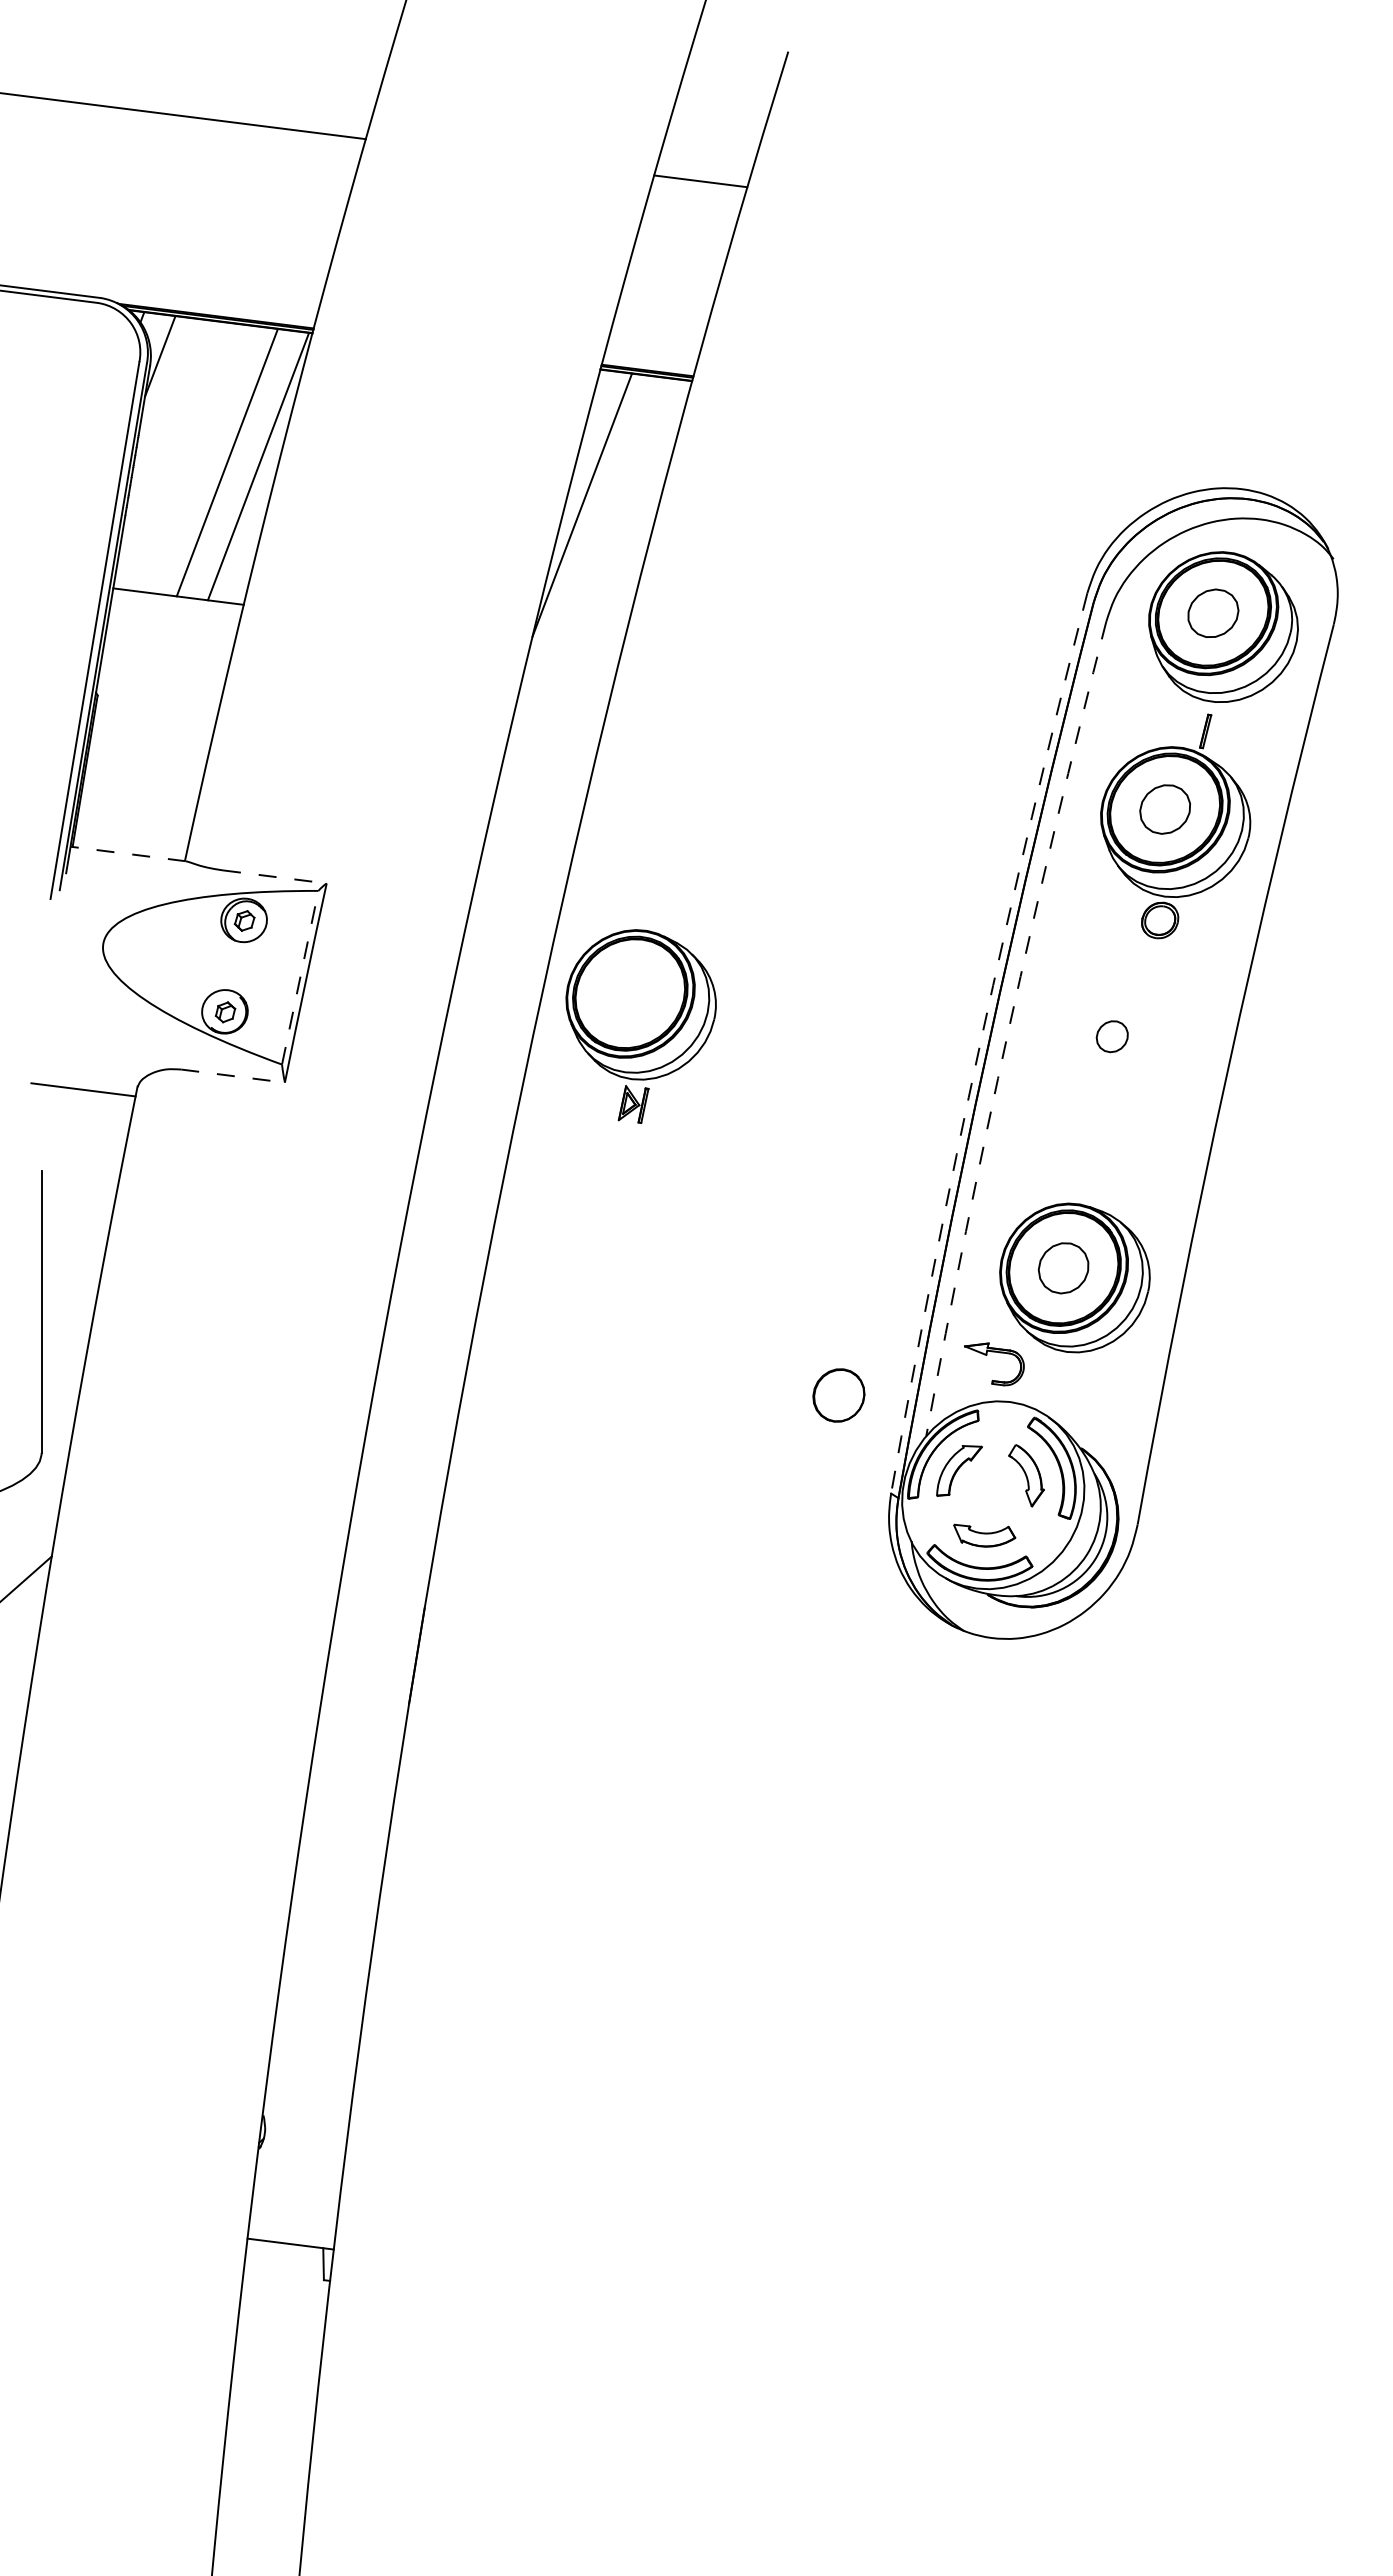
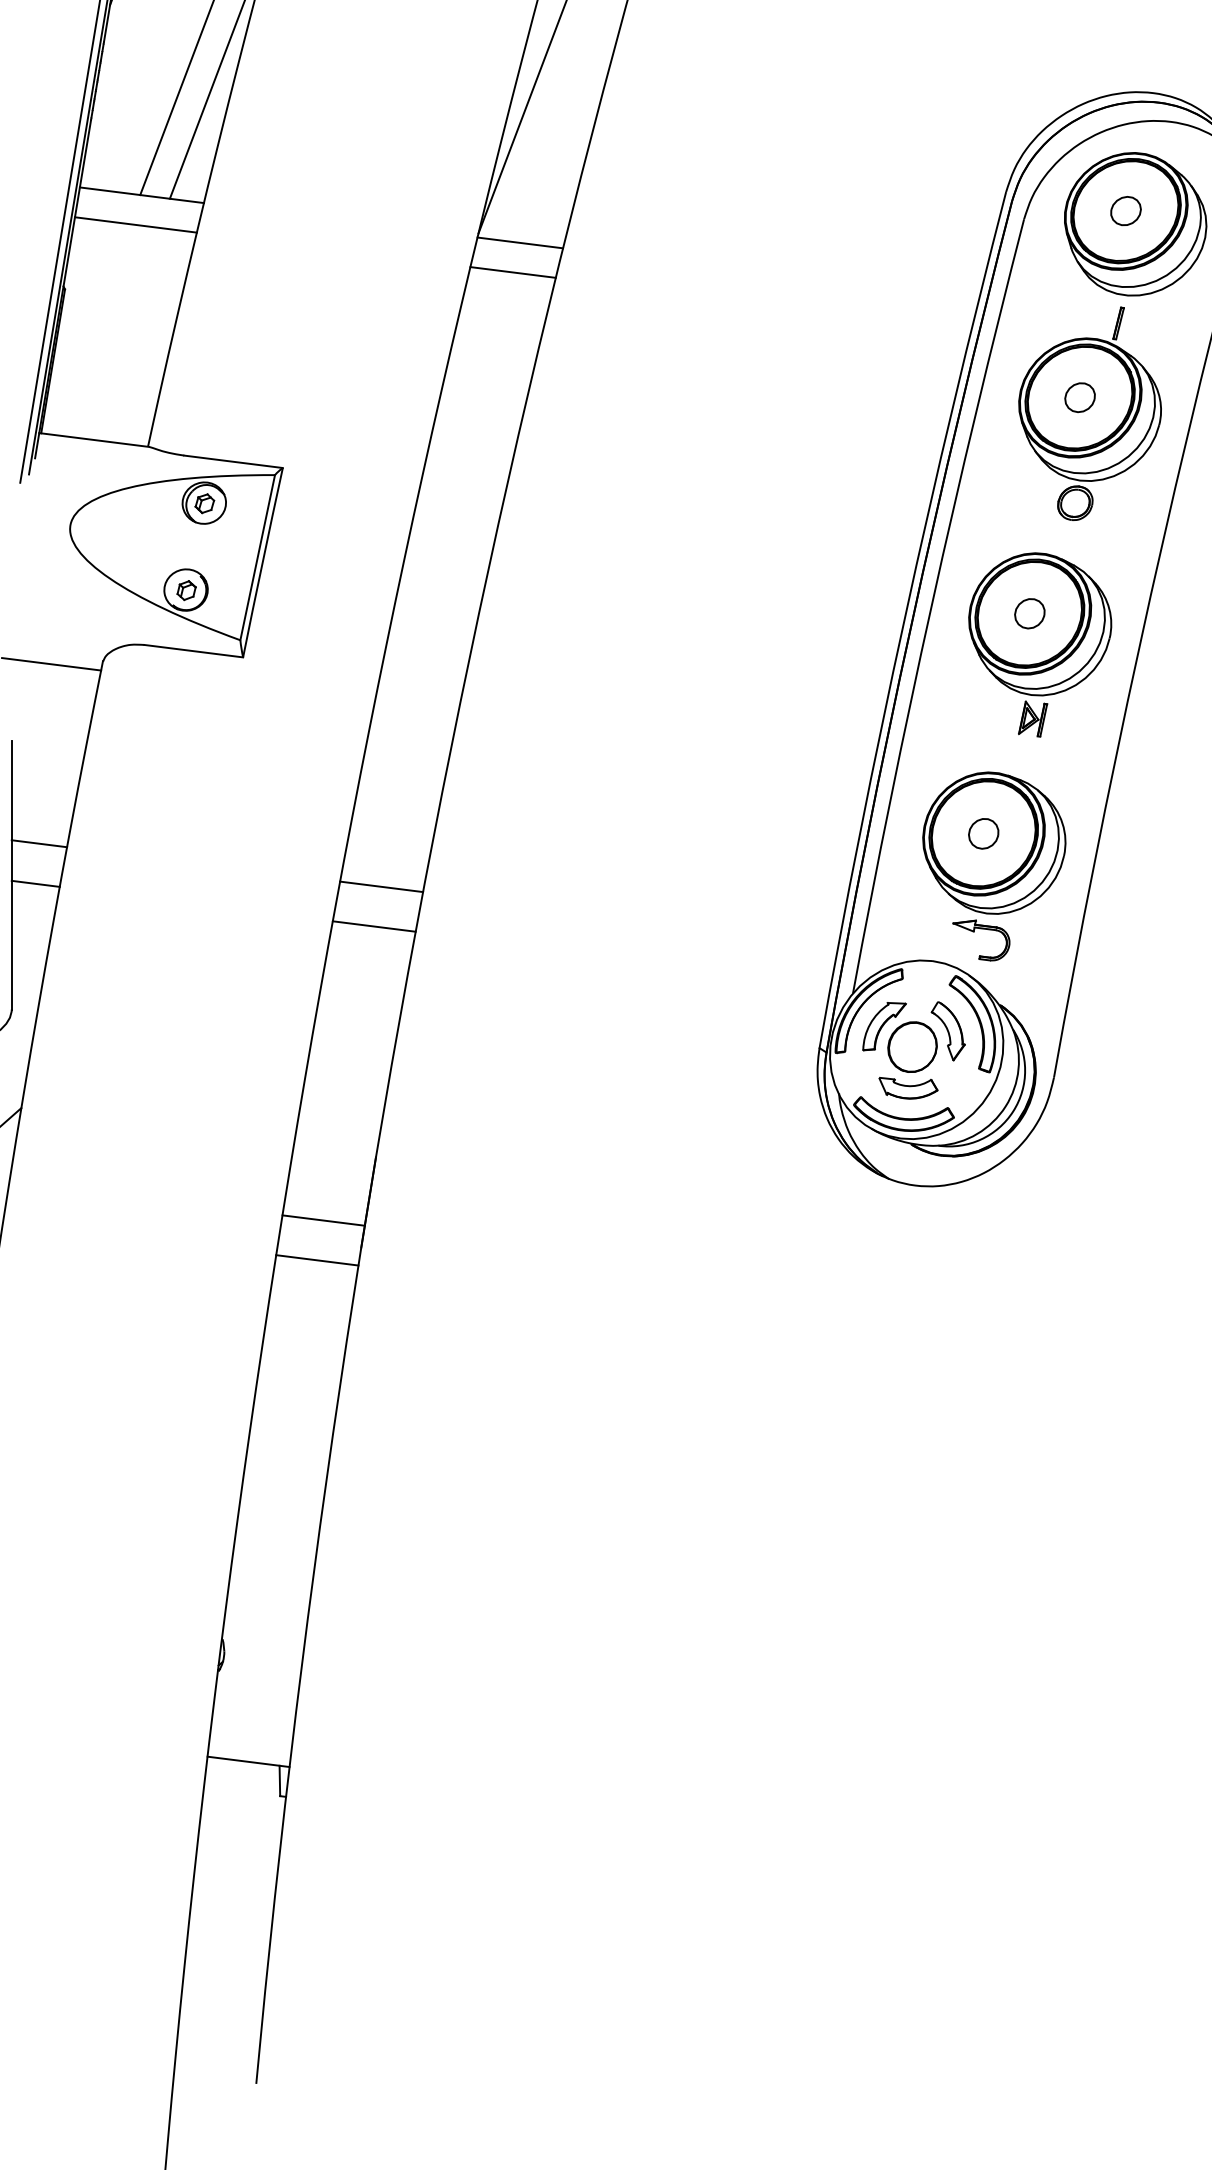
part: (1213, 612) -> (1126, 210), size x0.62
line: (172, 627) -> (136, 224), added
line: (576, 646) -> (520, 242), added
line: (568, 677) -> (512, 272), added
part: (1164, 809) -> (1079, 397), size x0.62
line: (127, 853) -> (93, 439), dashed -> solid
line: (275, 876) -> (234, 461), dashed -> solid
line: (300, 977) -> (257, 557), dashed -> solid
part: (640, 1026) -> (1039, 644), moved
arc: (1009, 1027) -> (932, 604), dashed -> solid
arc: (980, 1041) -> (904, 618), dashed -> solid
line: (233, 1076) -> (194, 651), dashed -> solid
part: (1063, 1267) -> (983, 833), size x0.62
line: (70, 1278) -> (39, 843), added
line: (66, 1320) -> (35, 883), added
line: (430, 1323) -> (381, 886), added
part: (987, 1355) -> (974, 932), moved
line: (422, 1365) -> (373, 926), added
part: (838, 1395) -> (912, 1047), moved
line: (369, 1674) -> (323, 1220), added
line: (362, 1716) -> (316, 1260), added

